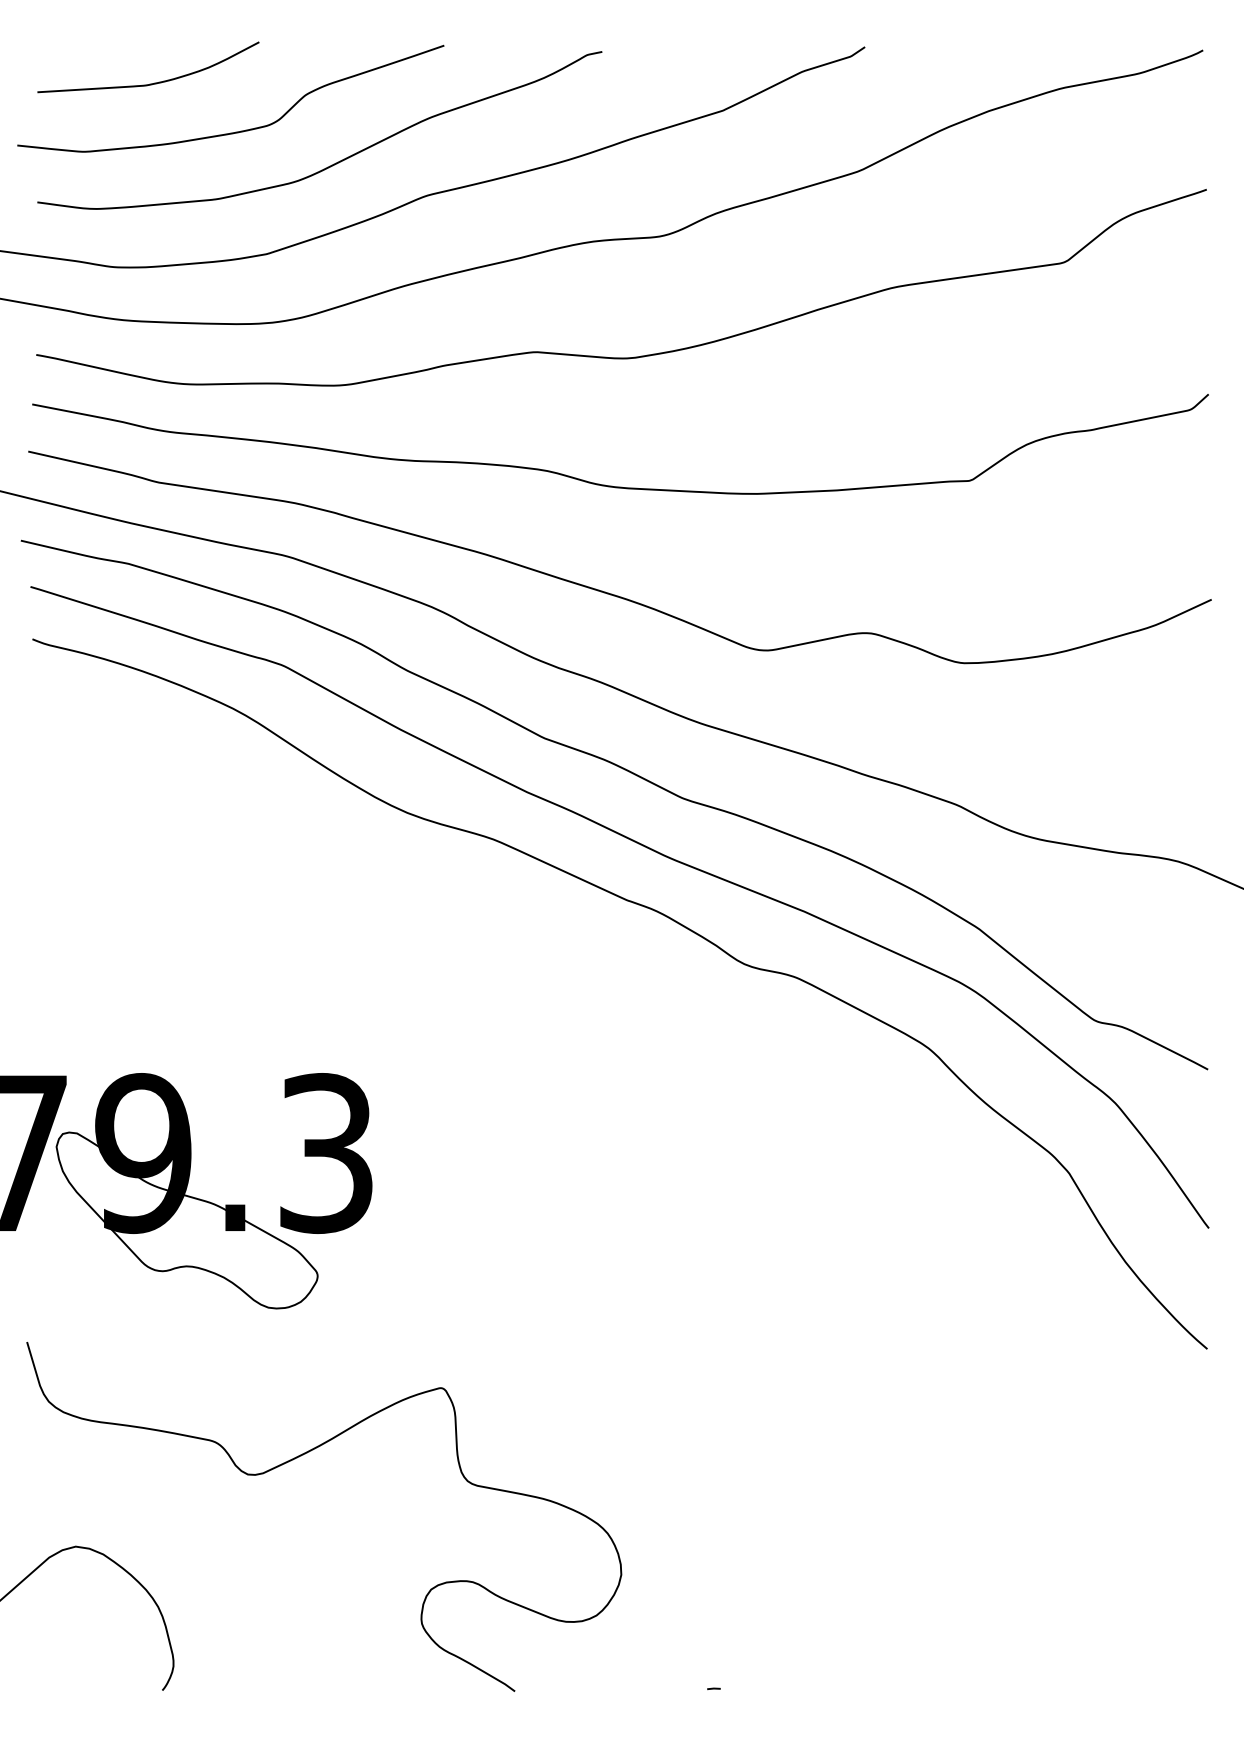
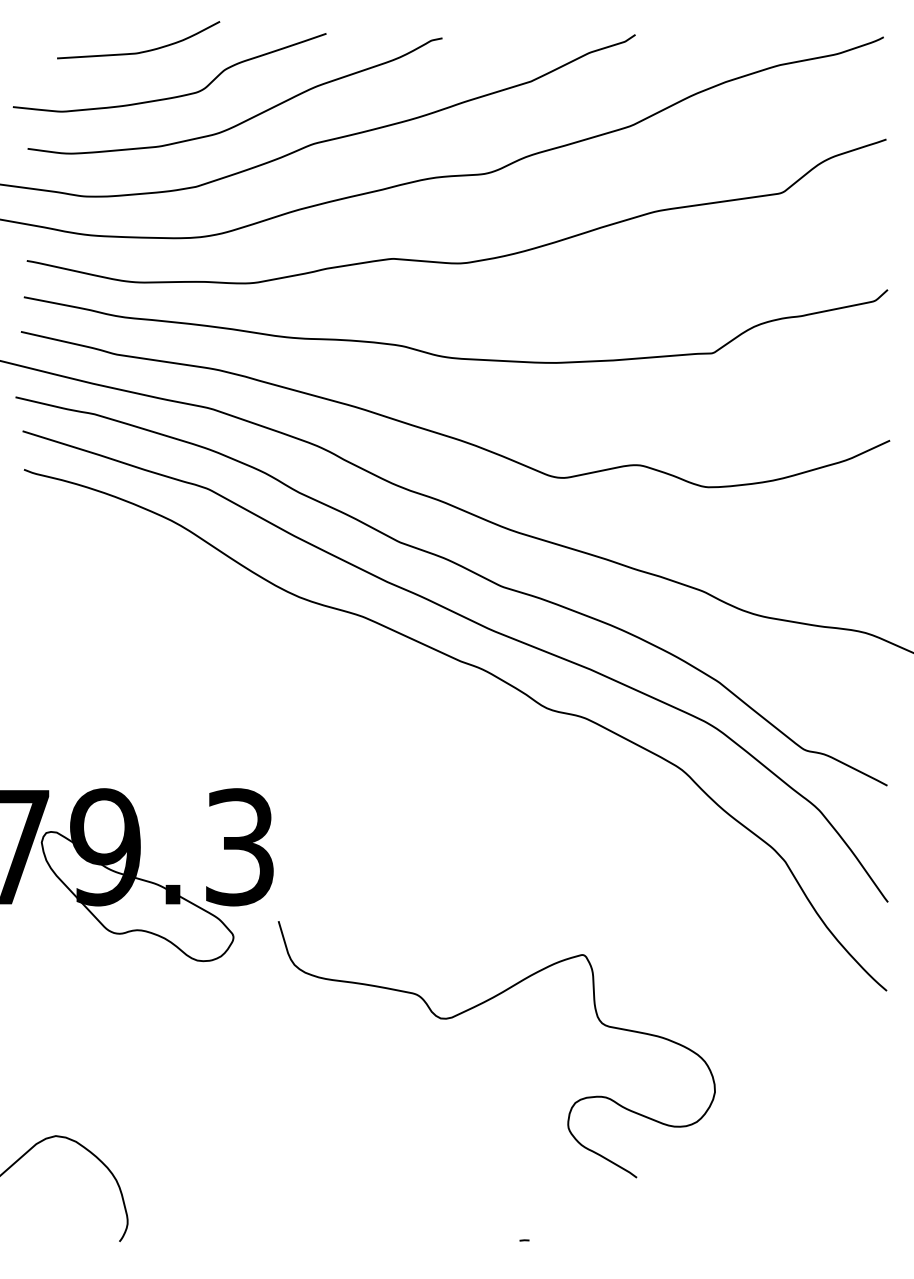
curve: (149, 83) -> (139, 51), moved
curve: (295, 1459) -> (475, 1007), moved

